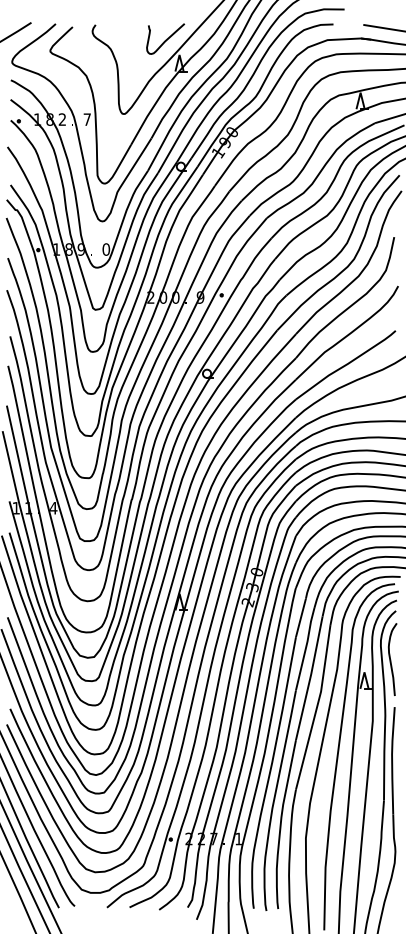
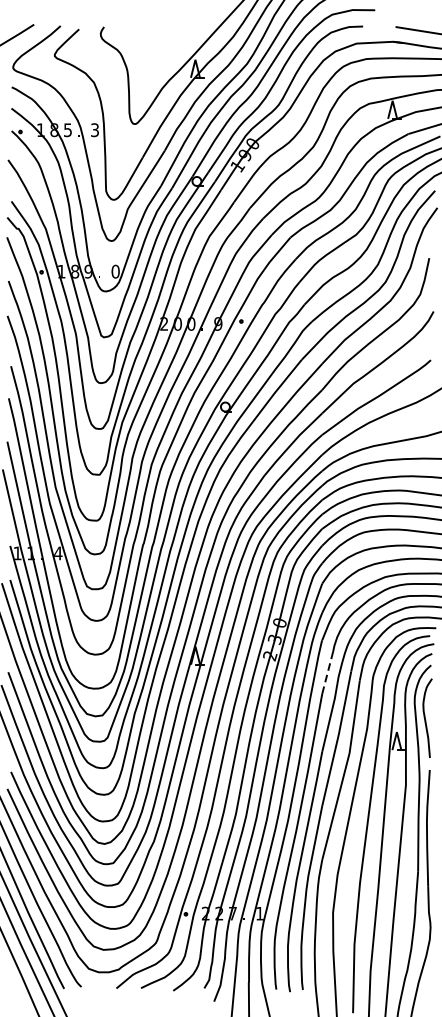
curve: (166, 38) -> (181, 41), removed
text: (61, 119) -> (66, 130), 2 -> 5
text: (86, 119) -> (94, 130), 7 -> 3
line: (300, 617) -> (327, 672), solid -> dashed

